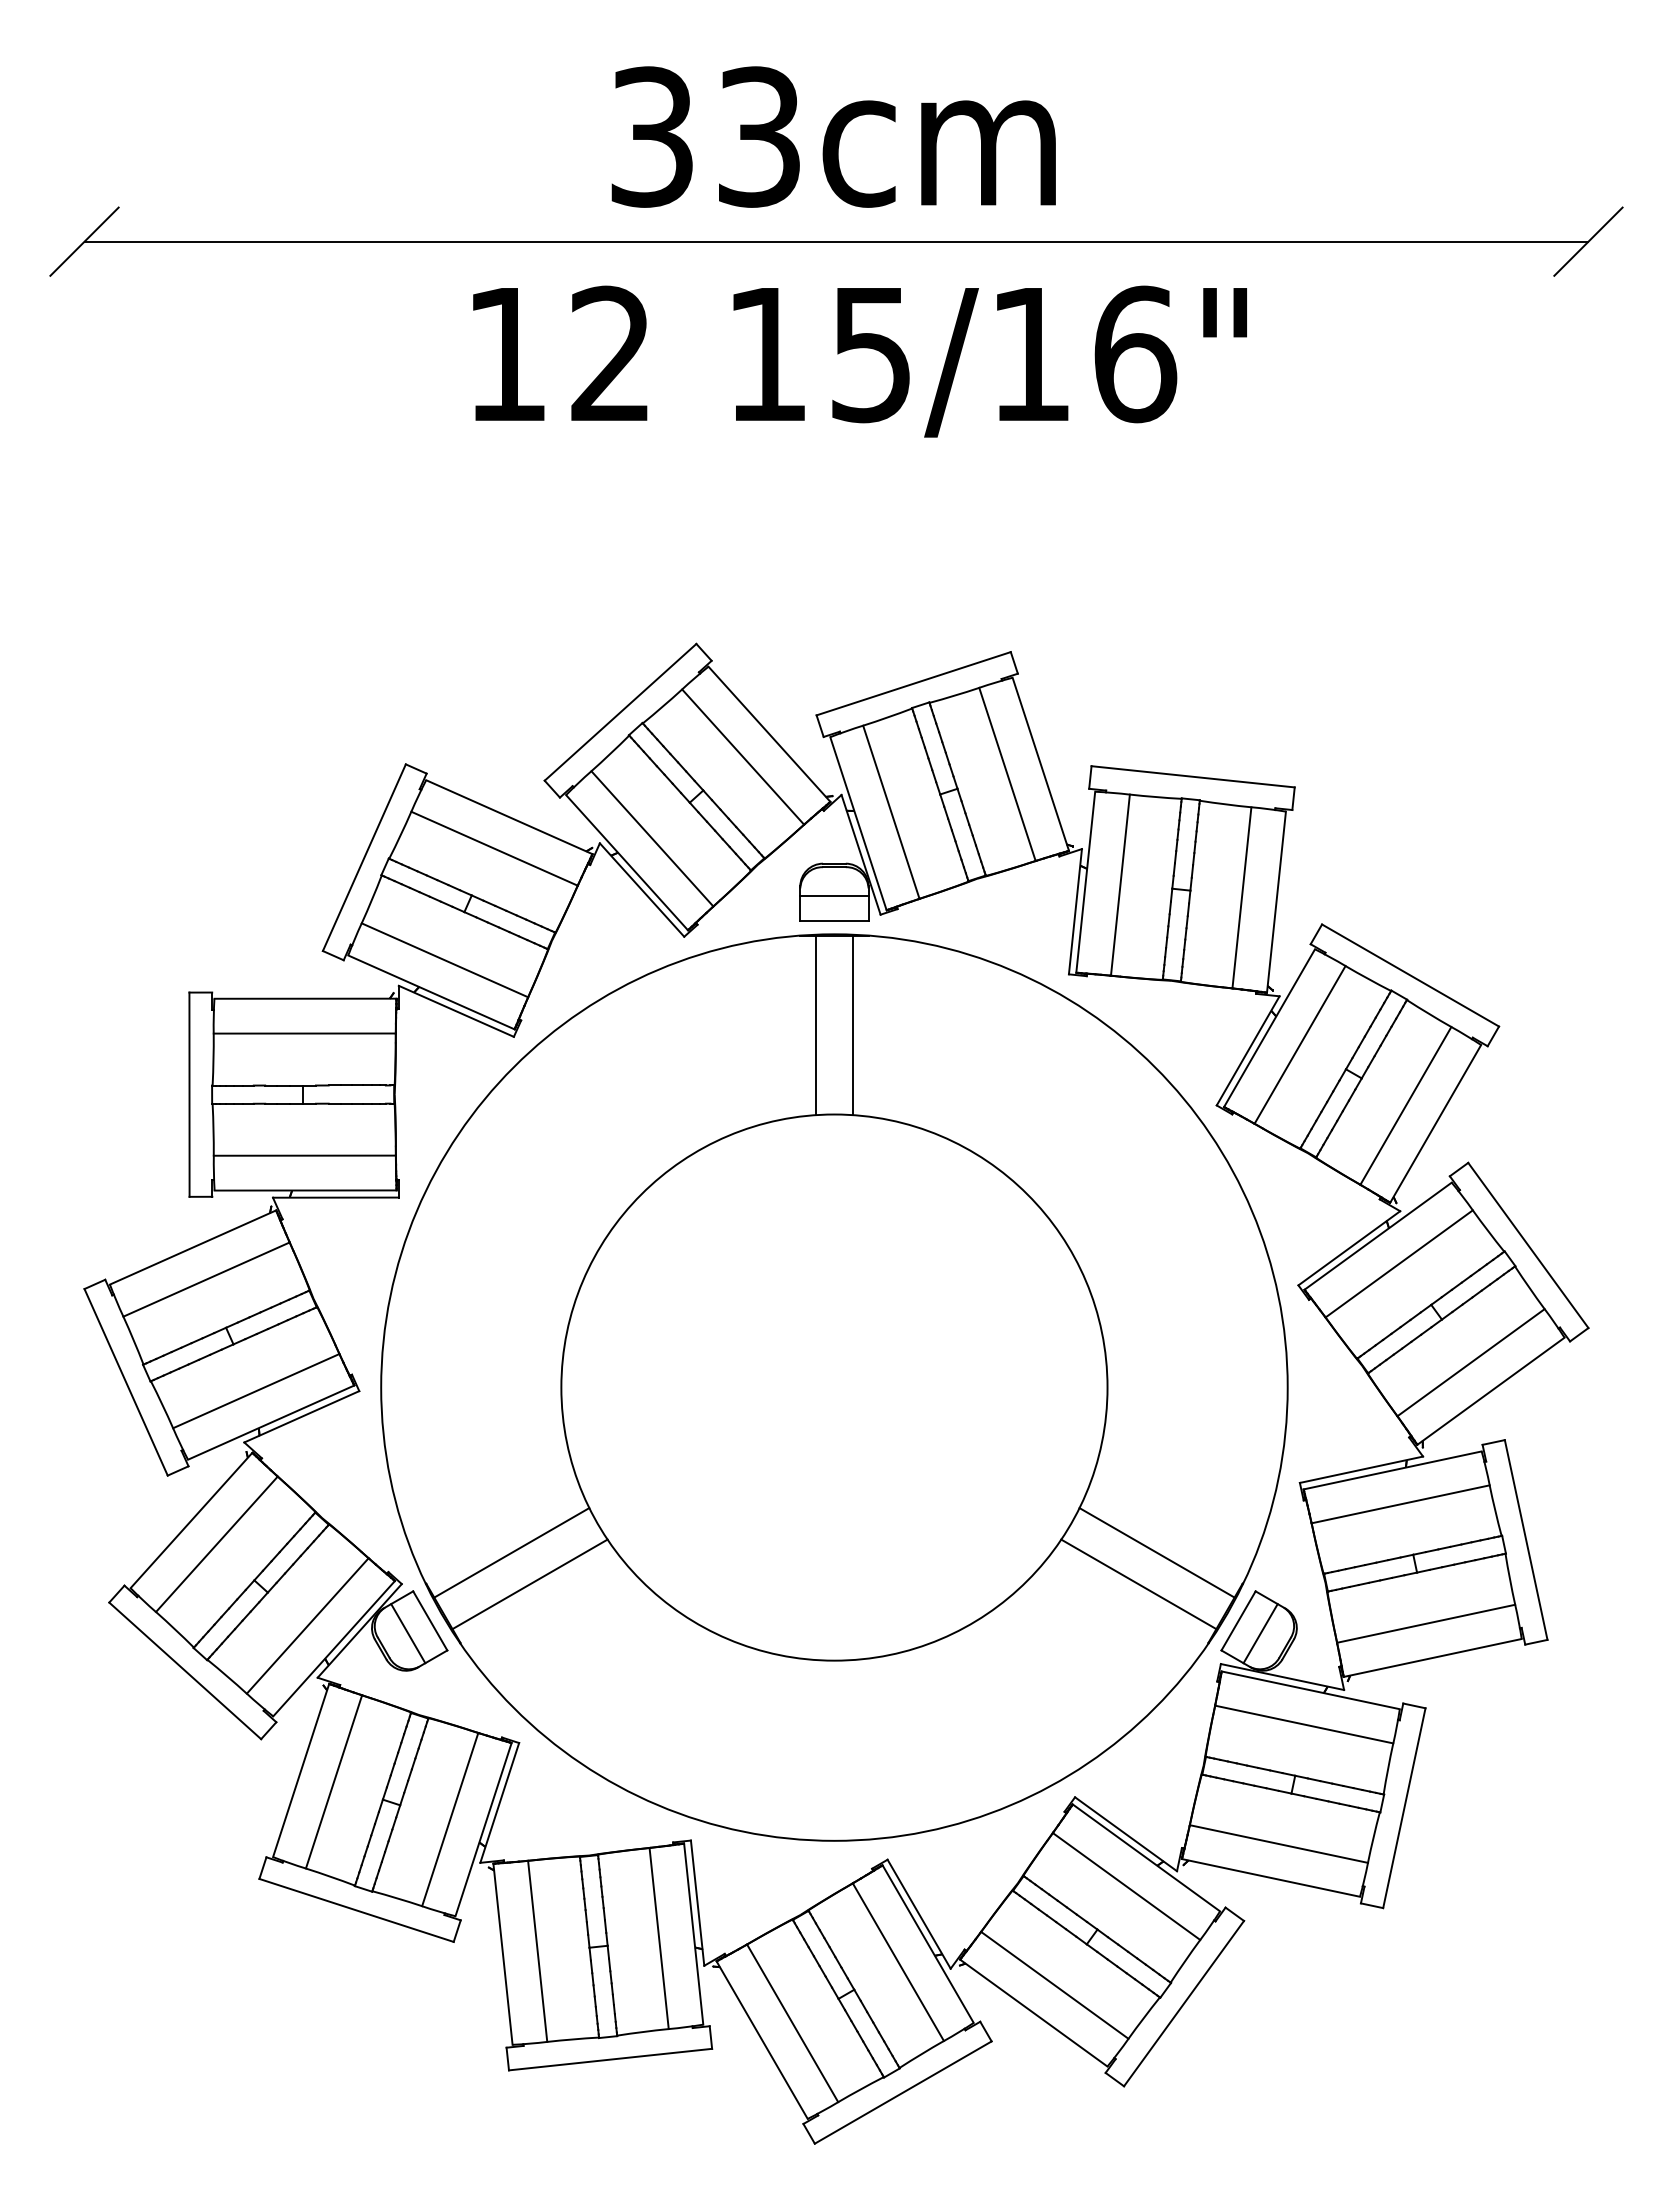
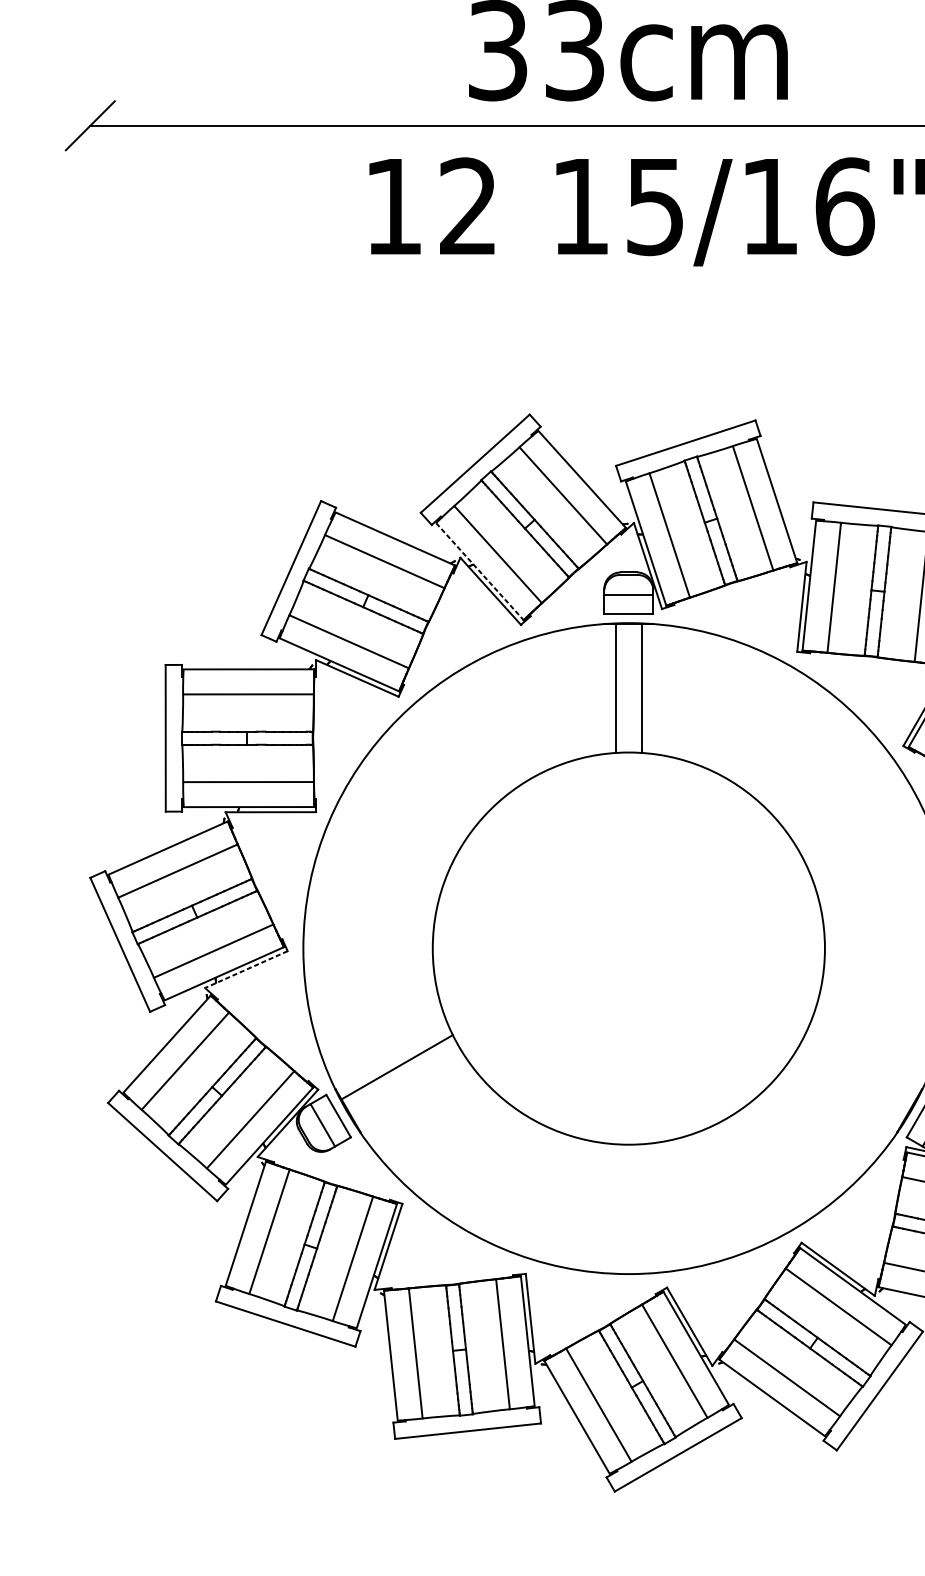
line: (627, 863) -> (480, 572), solid -> dashed
line: (301, 1416) -> (246, 969), solid -> dashed
line: (1156, 1552) -> (860, 1067), removed
line: (529, 1584) -> (409, 1090), removed
line: (1138, 1584) -> (847, 1090), removed

